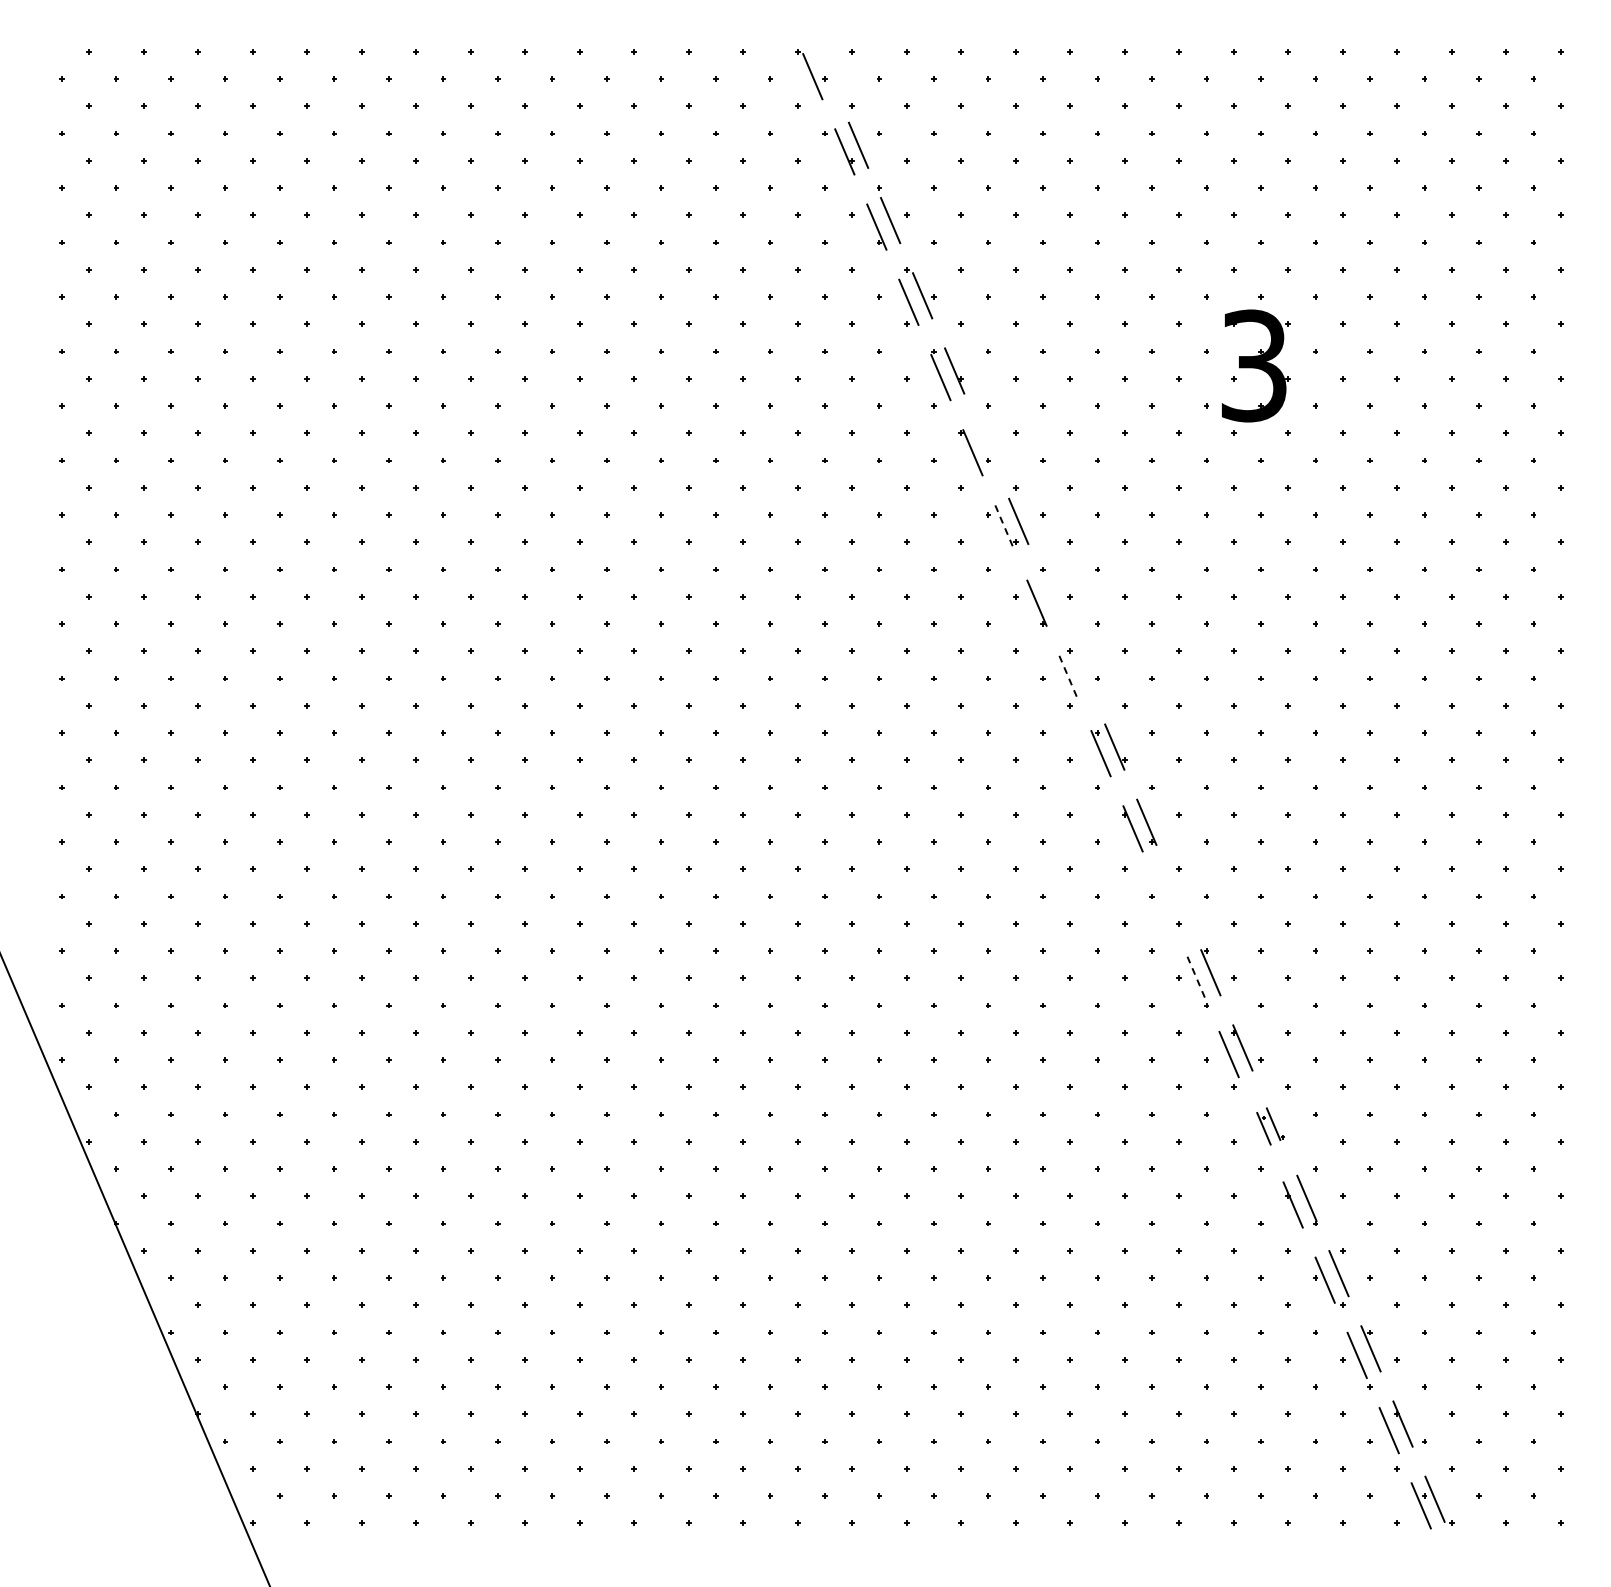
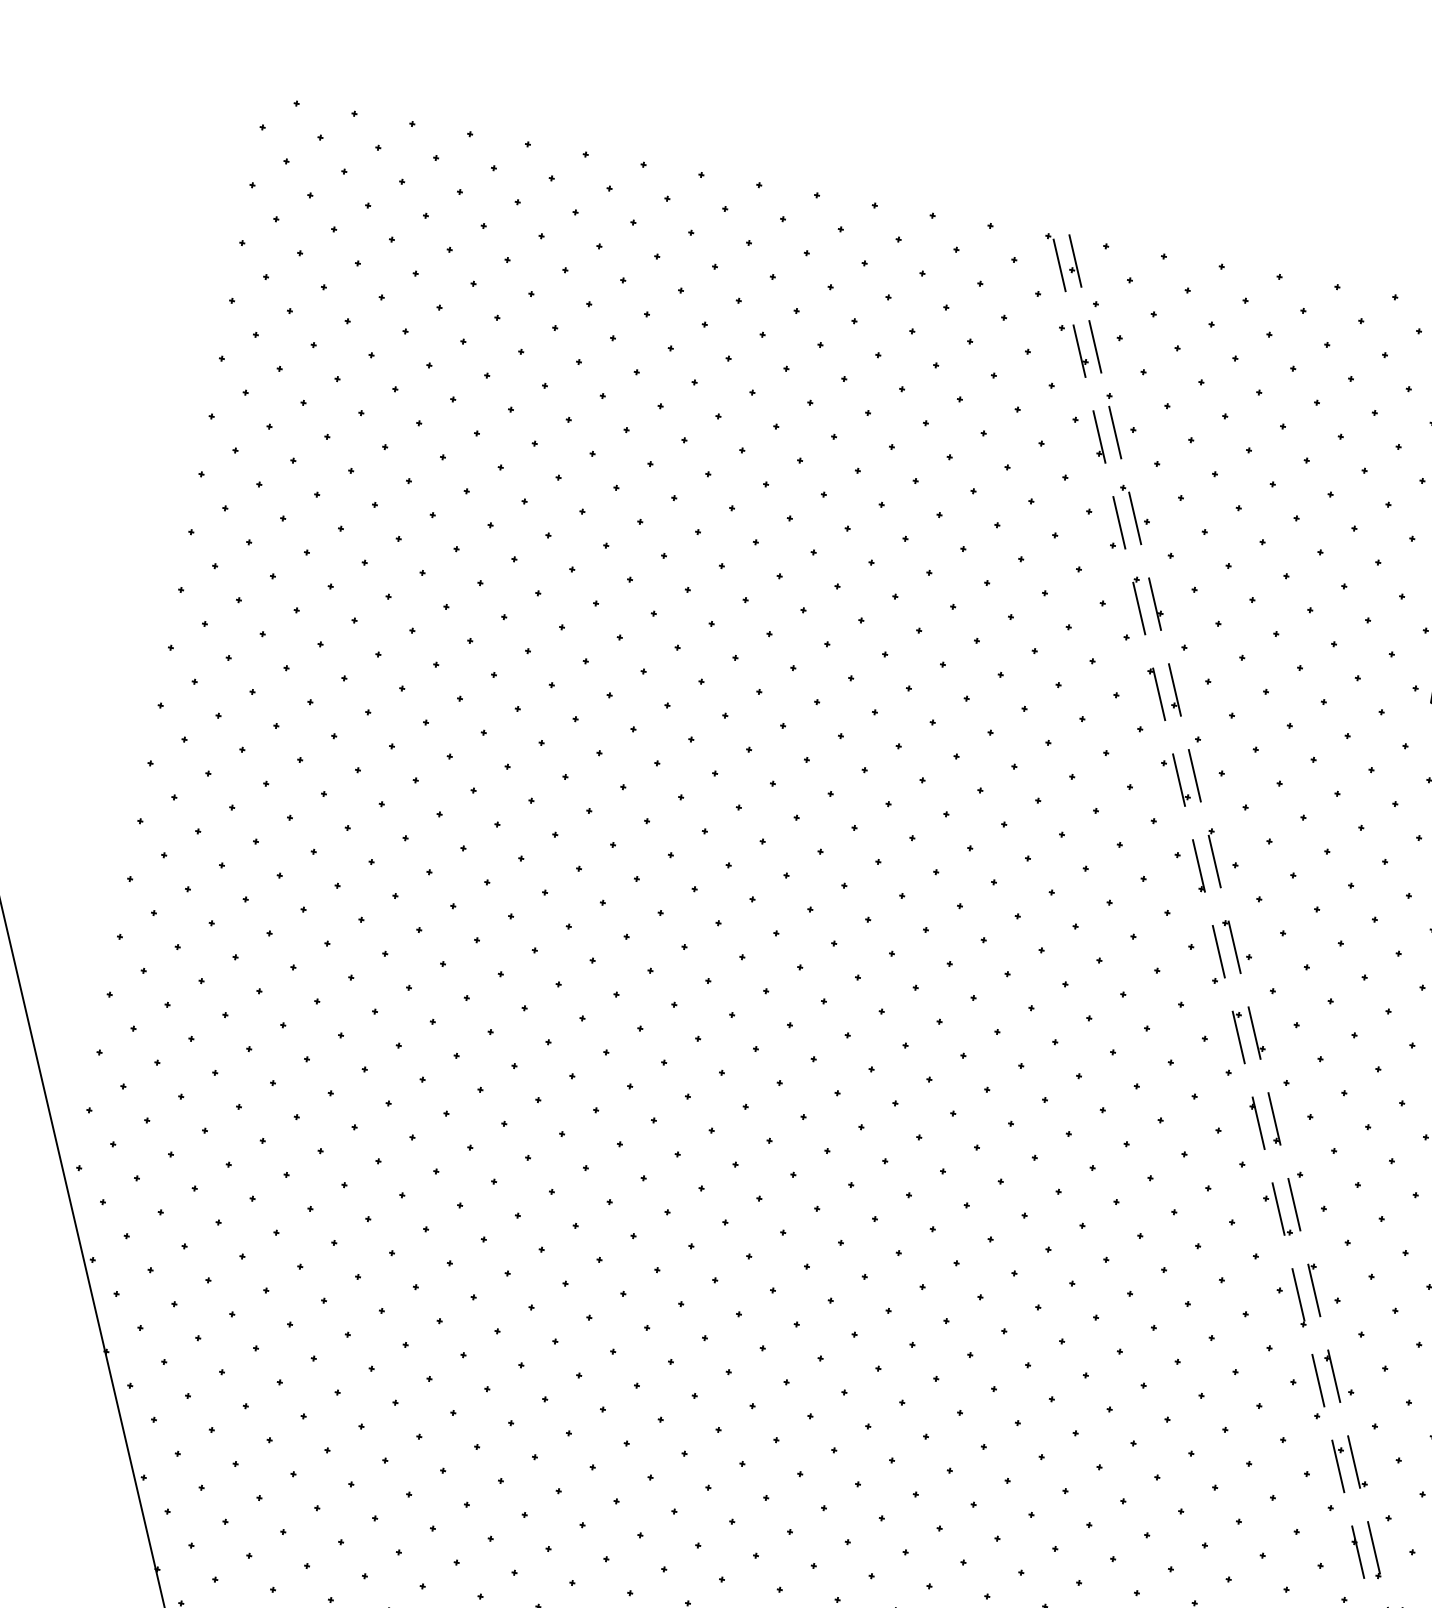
line: (826, 69) -> (1075, 260), added
line: (986, 445) -> (1174, 689), added
line: (1004, 528) -> (1178, 780), dashed -> solid
line: (1050, 596) -> (1214, 861), added
line: (1082, 671) -> (1234, 946), added
line: (1069, 678) -> (1219, 951), dashed -> solid
line: (1178, 897) -> (1294, 1204), added
line: (1164, 903) -> (1278, 1208), added
line: (1197, 979) -> (1298, 1295), dashed -> solid
part: (1270, 1126) -> (1348, 1464), size x1.43

